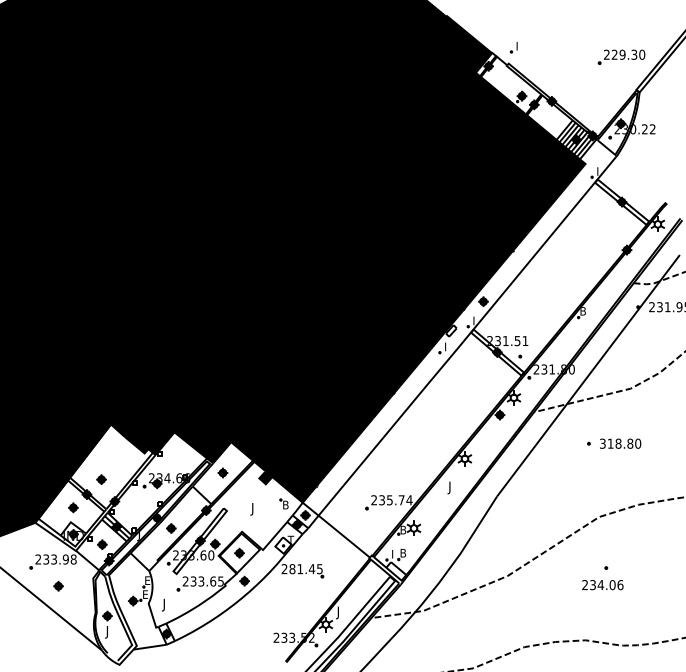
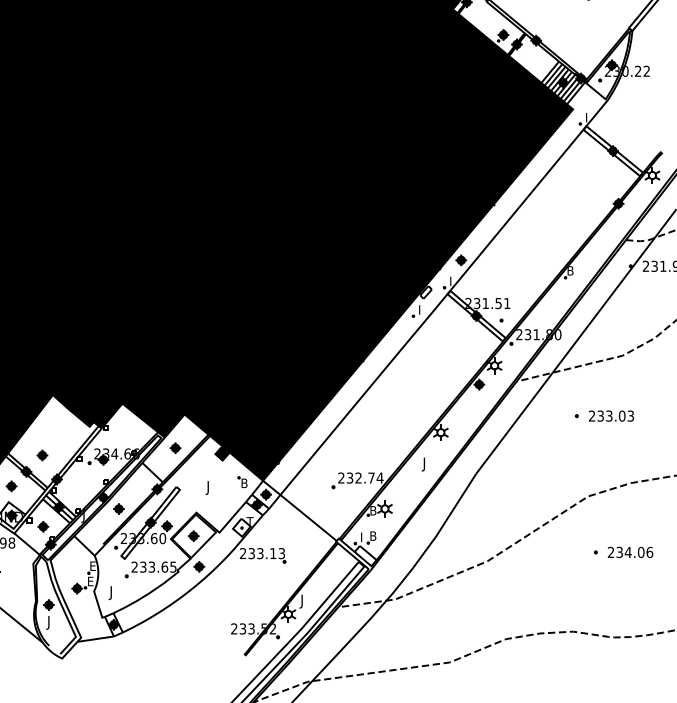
text: (620, 443) -> (611, 415), 318.80 -> 233.03
text: (389, 500) -> (358, 478), 235.74 -> 232.74
text: (305, 569) -> (266, 554), 281.45 -> 233.13
text: (602, 585) -> (630, 552), moved

